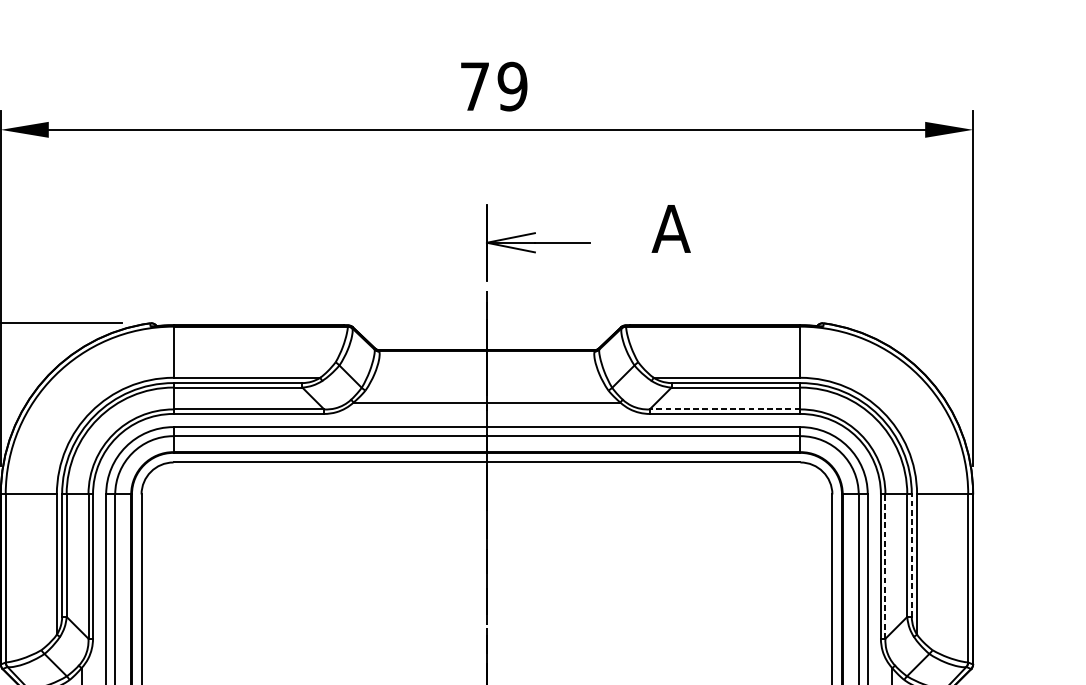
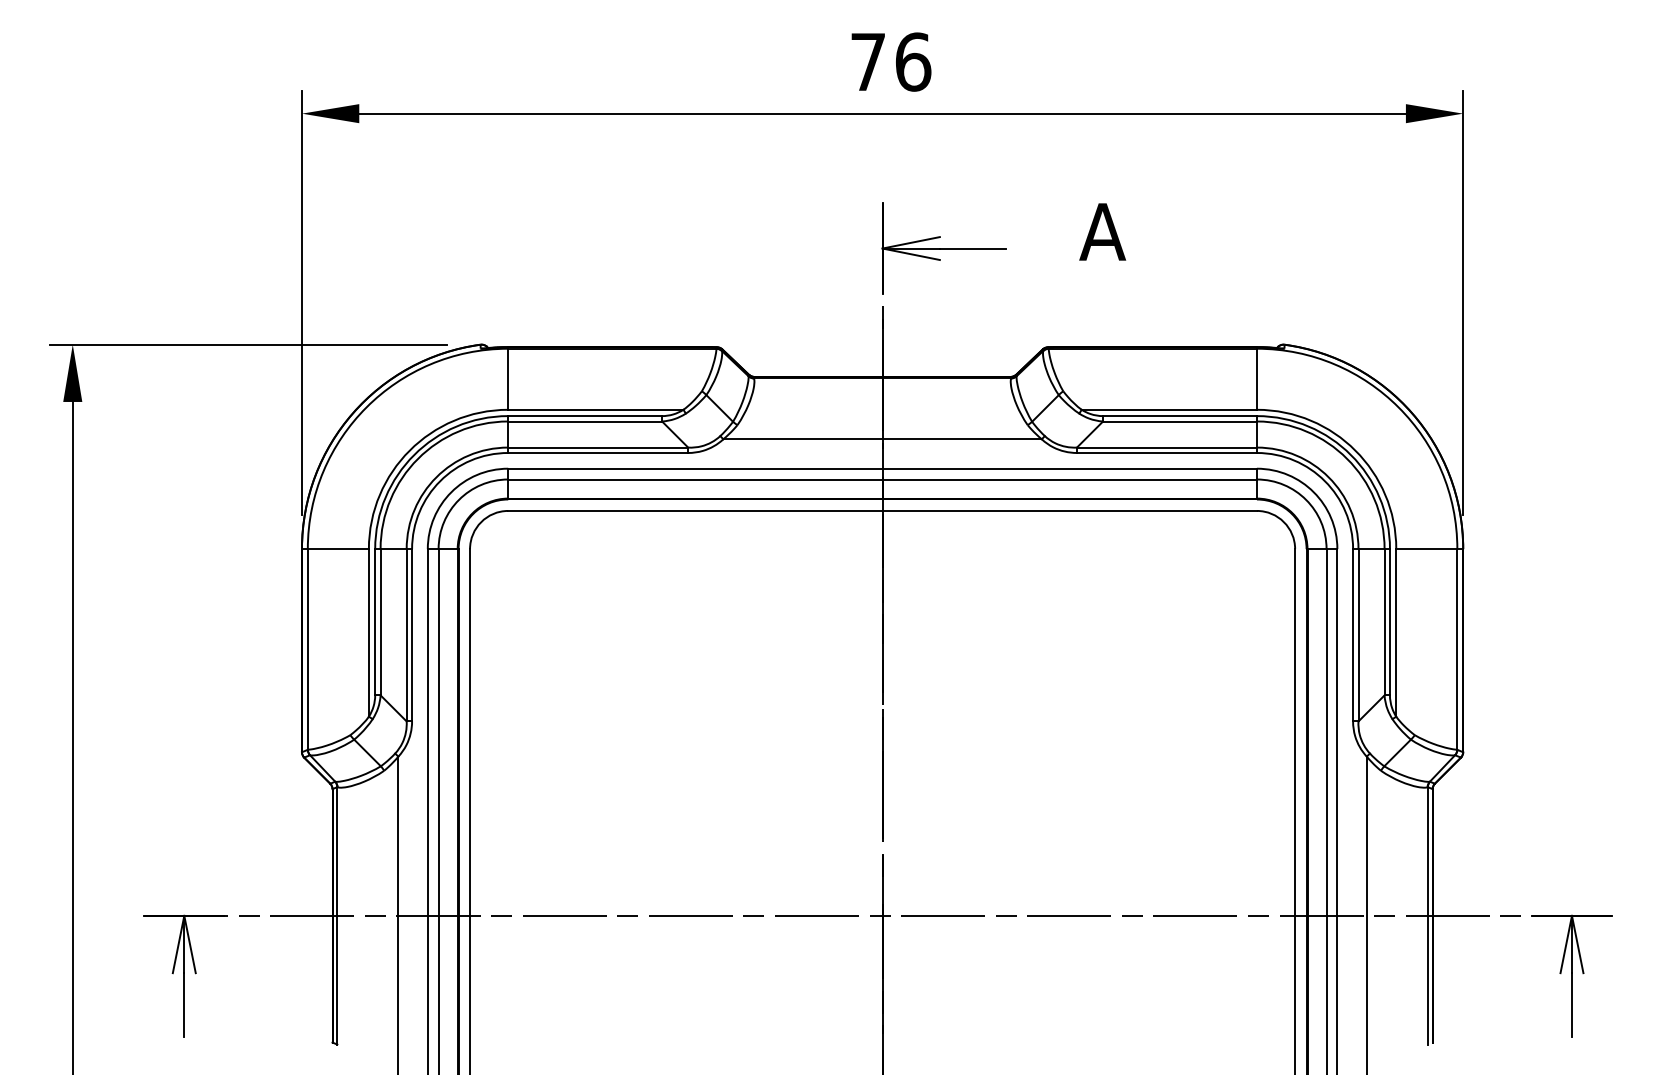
text: (512, 86) -> (913, 61), 79 -> 76
line: (724, 409) -> (1166, 447), dashed -> solid
line: (911, 555) -> (1389, 621), dashed -> solid
line: (885, 565) -> (1358, 634), dashed -> solid

